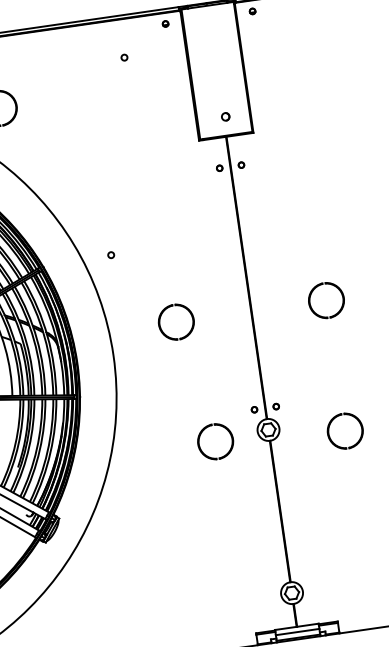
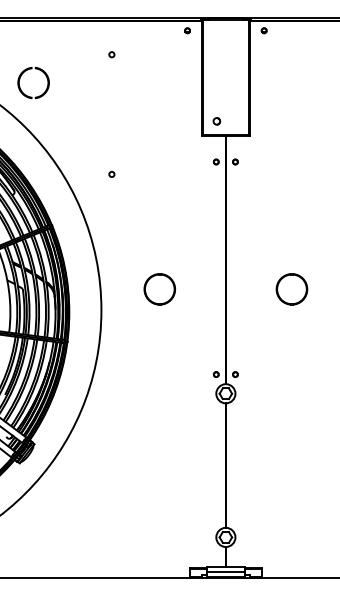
circle: (123, 57) -> (111, 54), moved
part: (225, 117) -> (216, 121), moved
circle: (110, 255) -> (111, 174), moved
part: (344, 431) -> (291, 404), removed
part: (215, 441) -> (178, 397), removed

